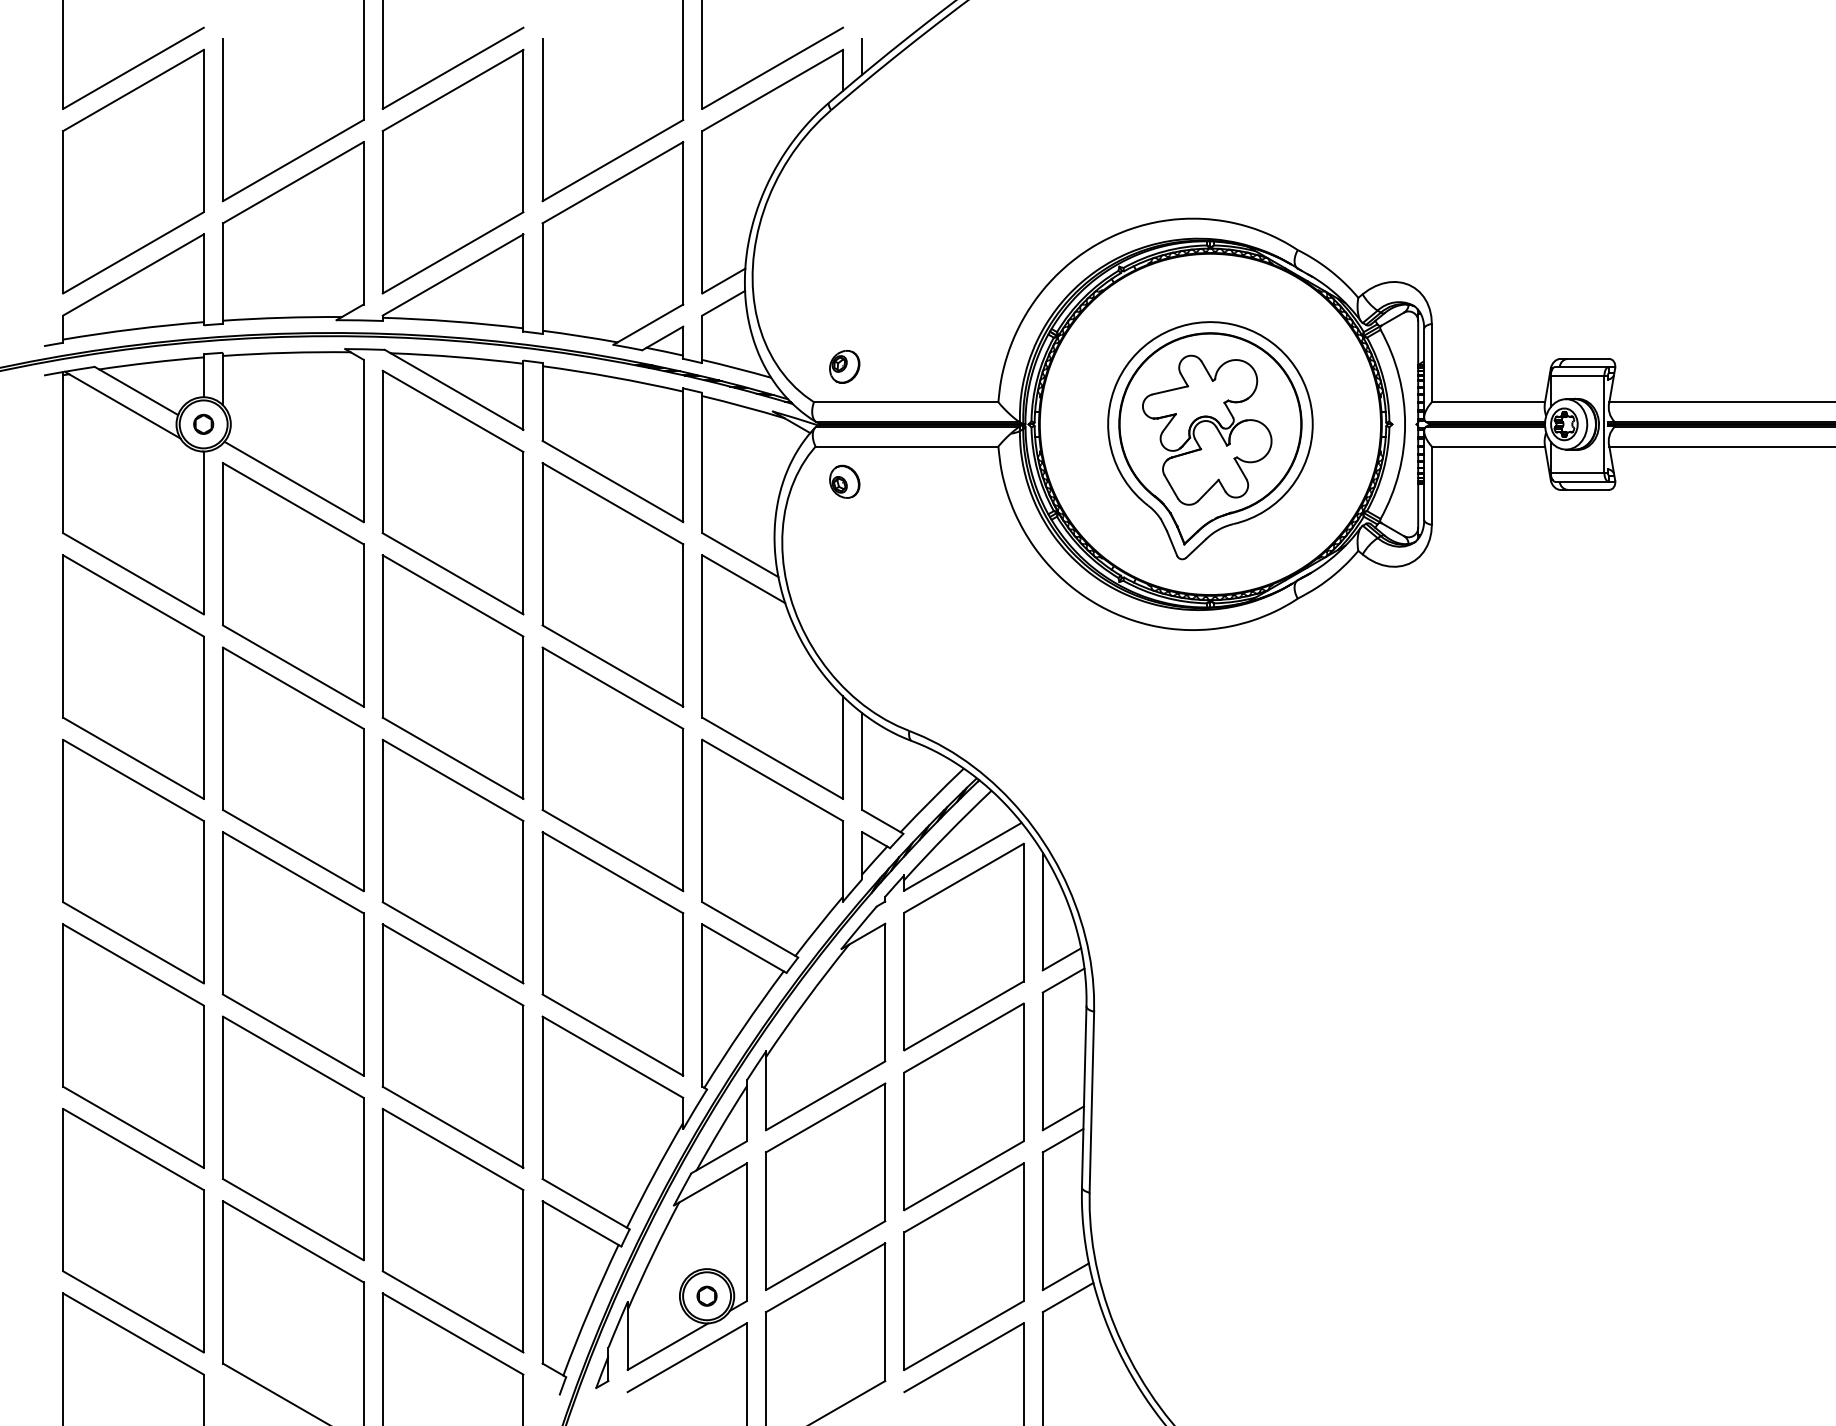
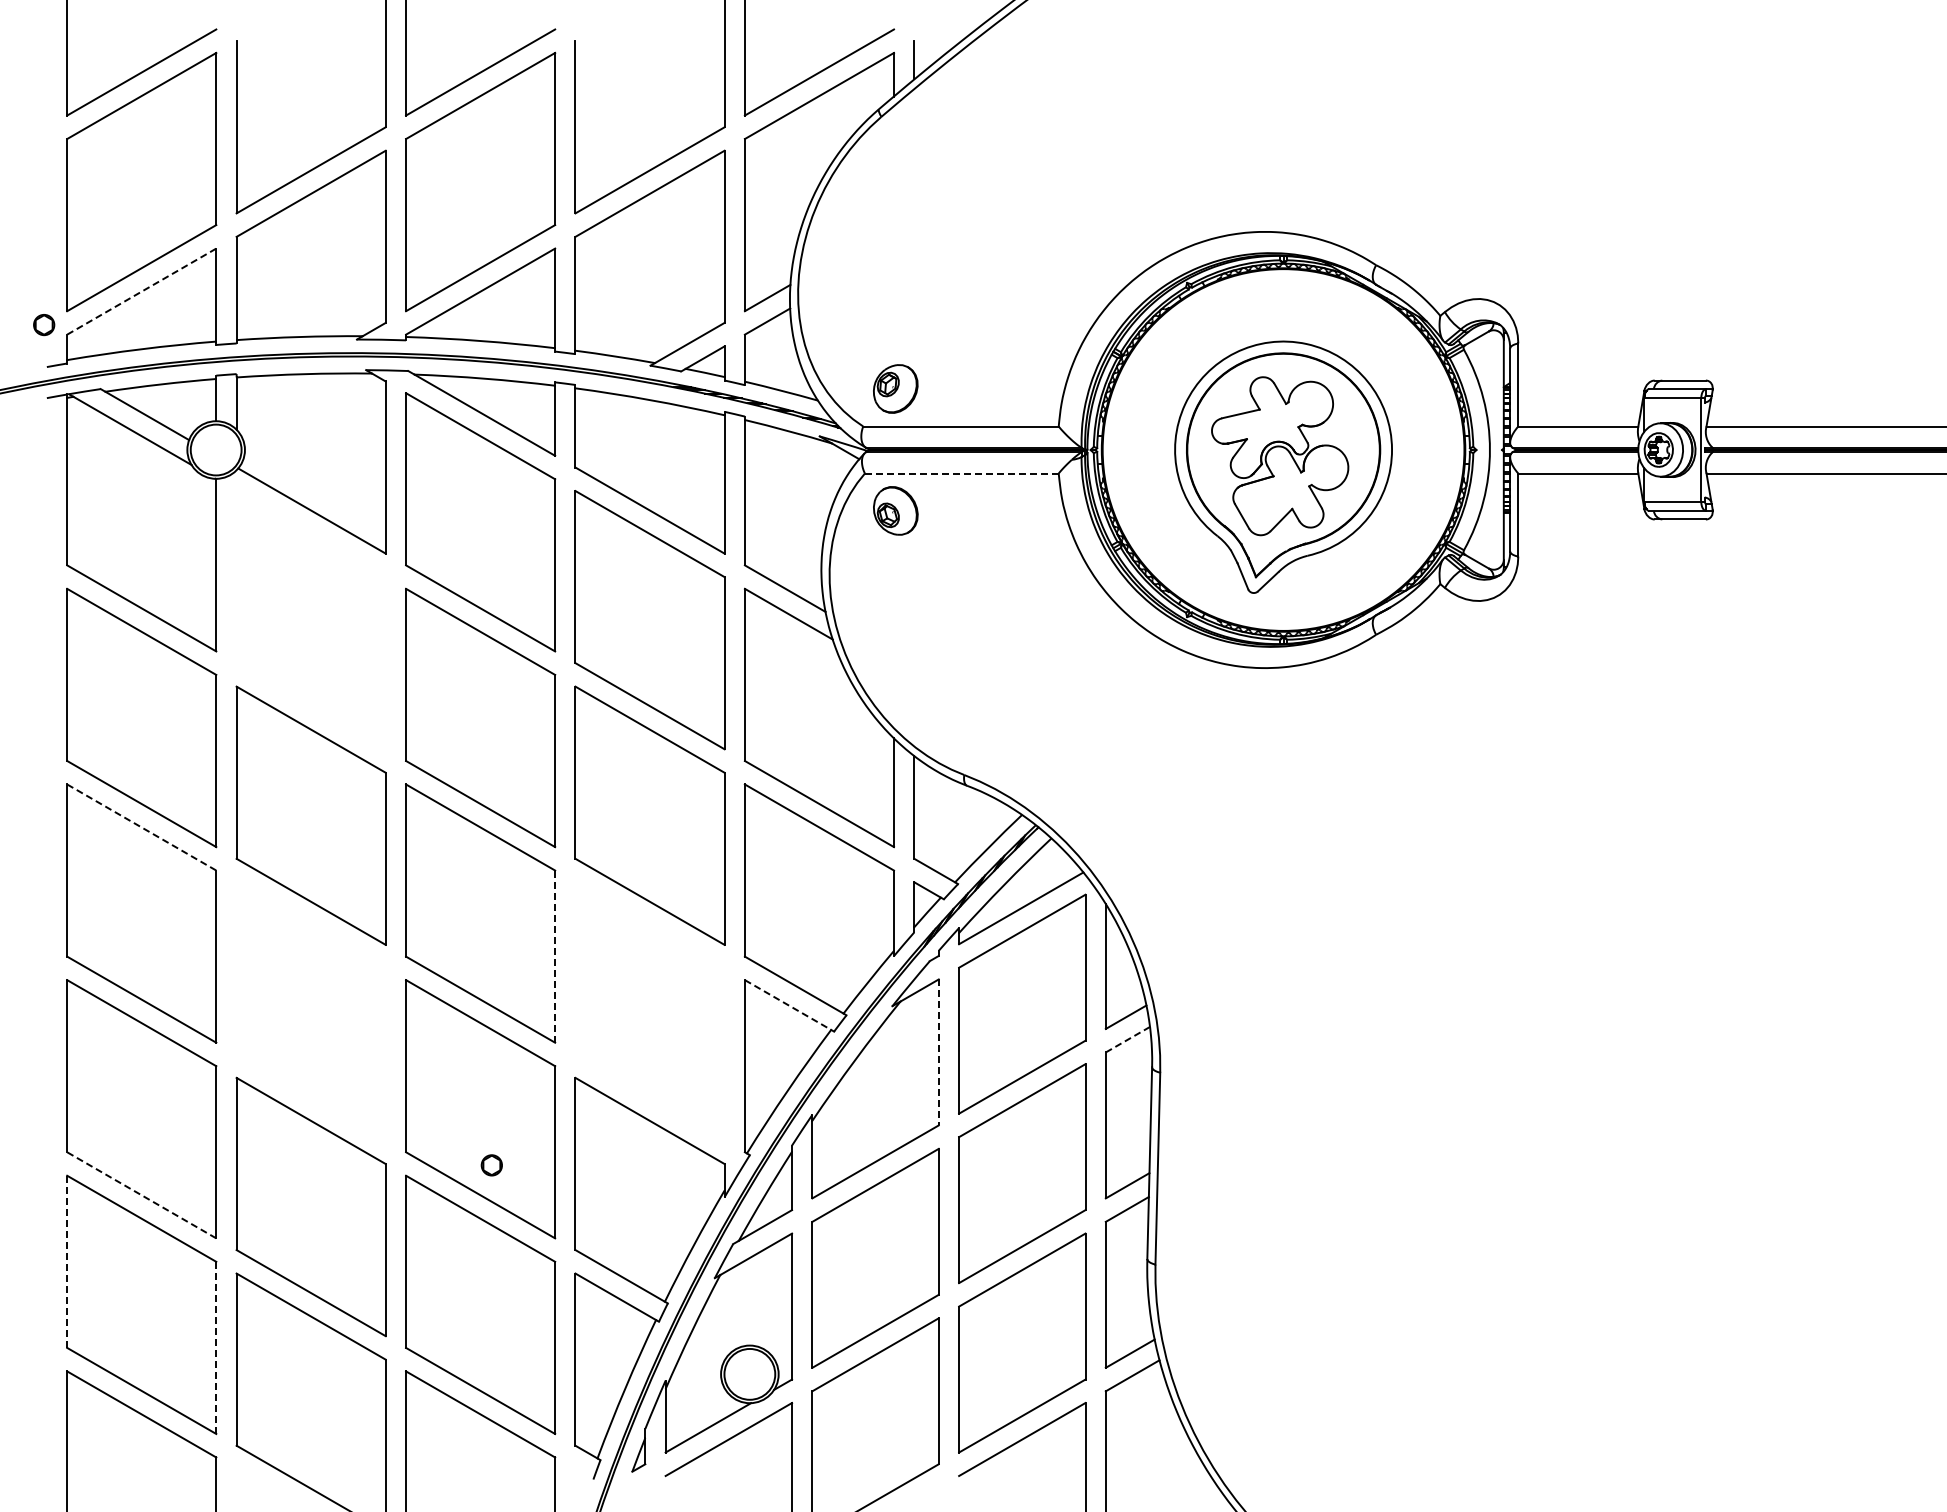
line: (134, 274) -> (142, 291), solid -> dashed
part: (844, 367) -> (895, 389), size x1.4
part: (203, 424) -> (44, 325), moved
line: (906, 446) -> (961, 473), solid -> dashed
part: (844, 481) -> (895, 510), size x1.4
part: (292, 585) -> (310, 620), removed
line: (134, 780) -> (142, 827), solid -> dashed
line: (523, 903) -> (555, 957), solid -> dashed
line: (743, 948) -> (788, 1005), solid -> dashed
part: (292, 953) -> (310, 1011), removed
part: (612, 953) -> (649, 1011), removed
line: (1064, 980) -> (1128, 1039), solid -> dashed
line: (884, 992) -> (938, 1052), solid -> dashed
line: (133, 1127) -> (141, 1195), solid -> dashed
line: (63, 1189) -> (67, 1261), solid -> dashed
line: (203, 1271) -> (216, 1348), solid -> dashed
part: (706, 1296) -> (491, 1165), moved

